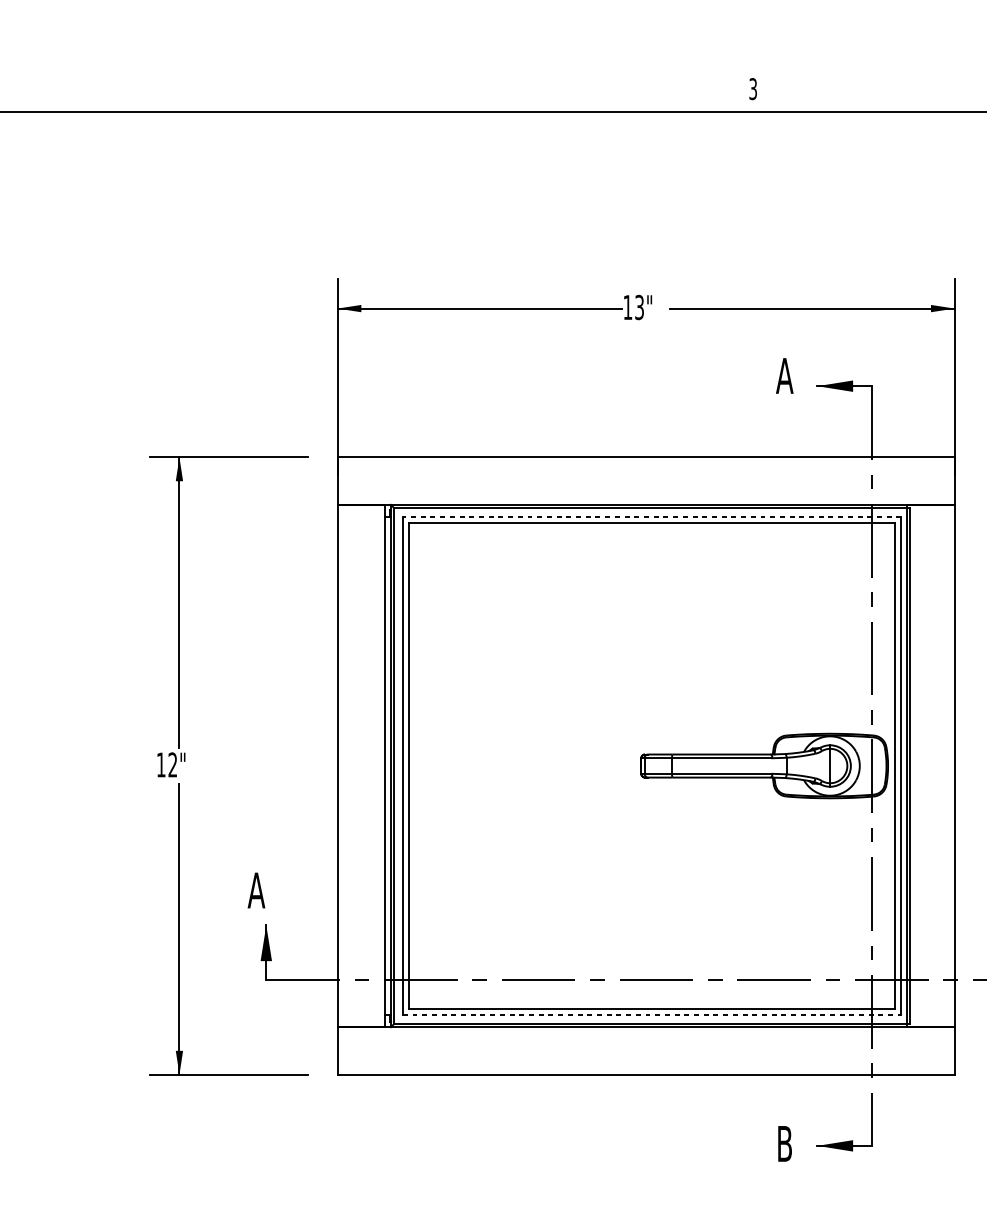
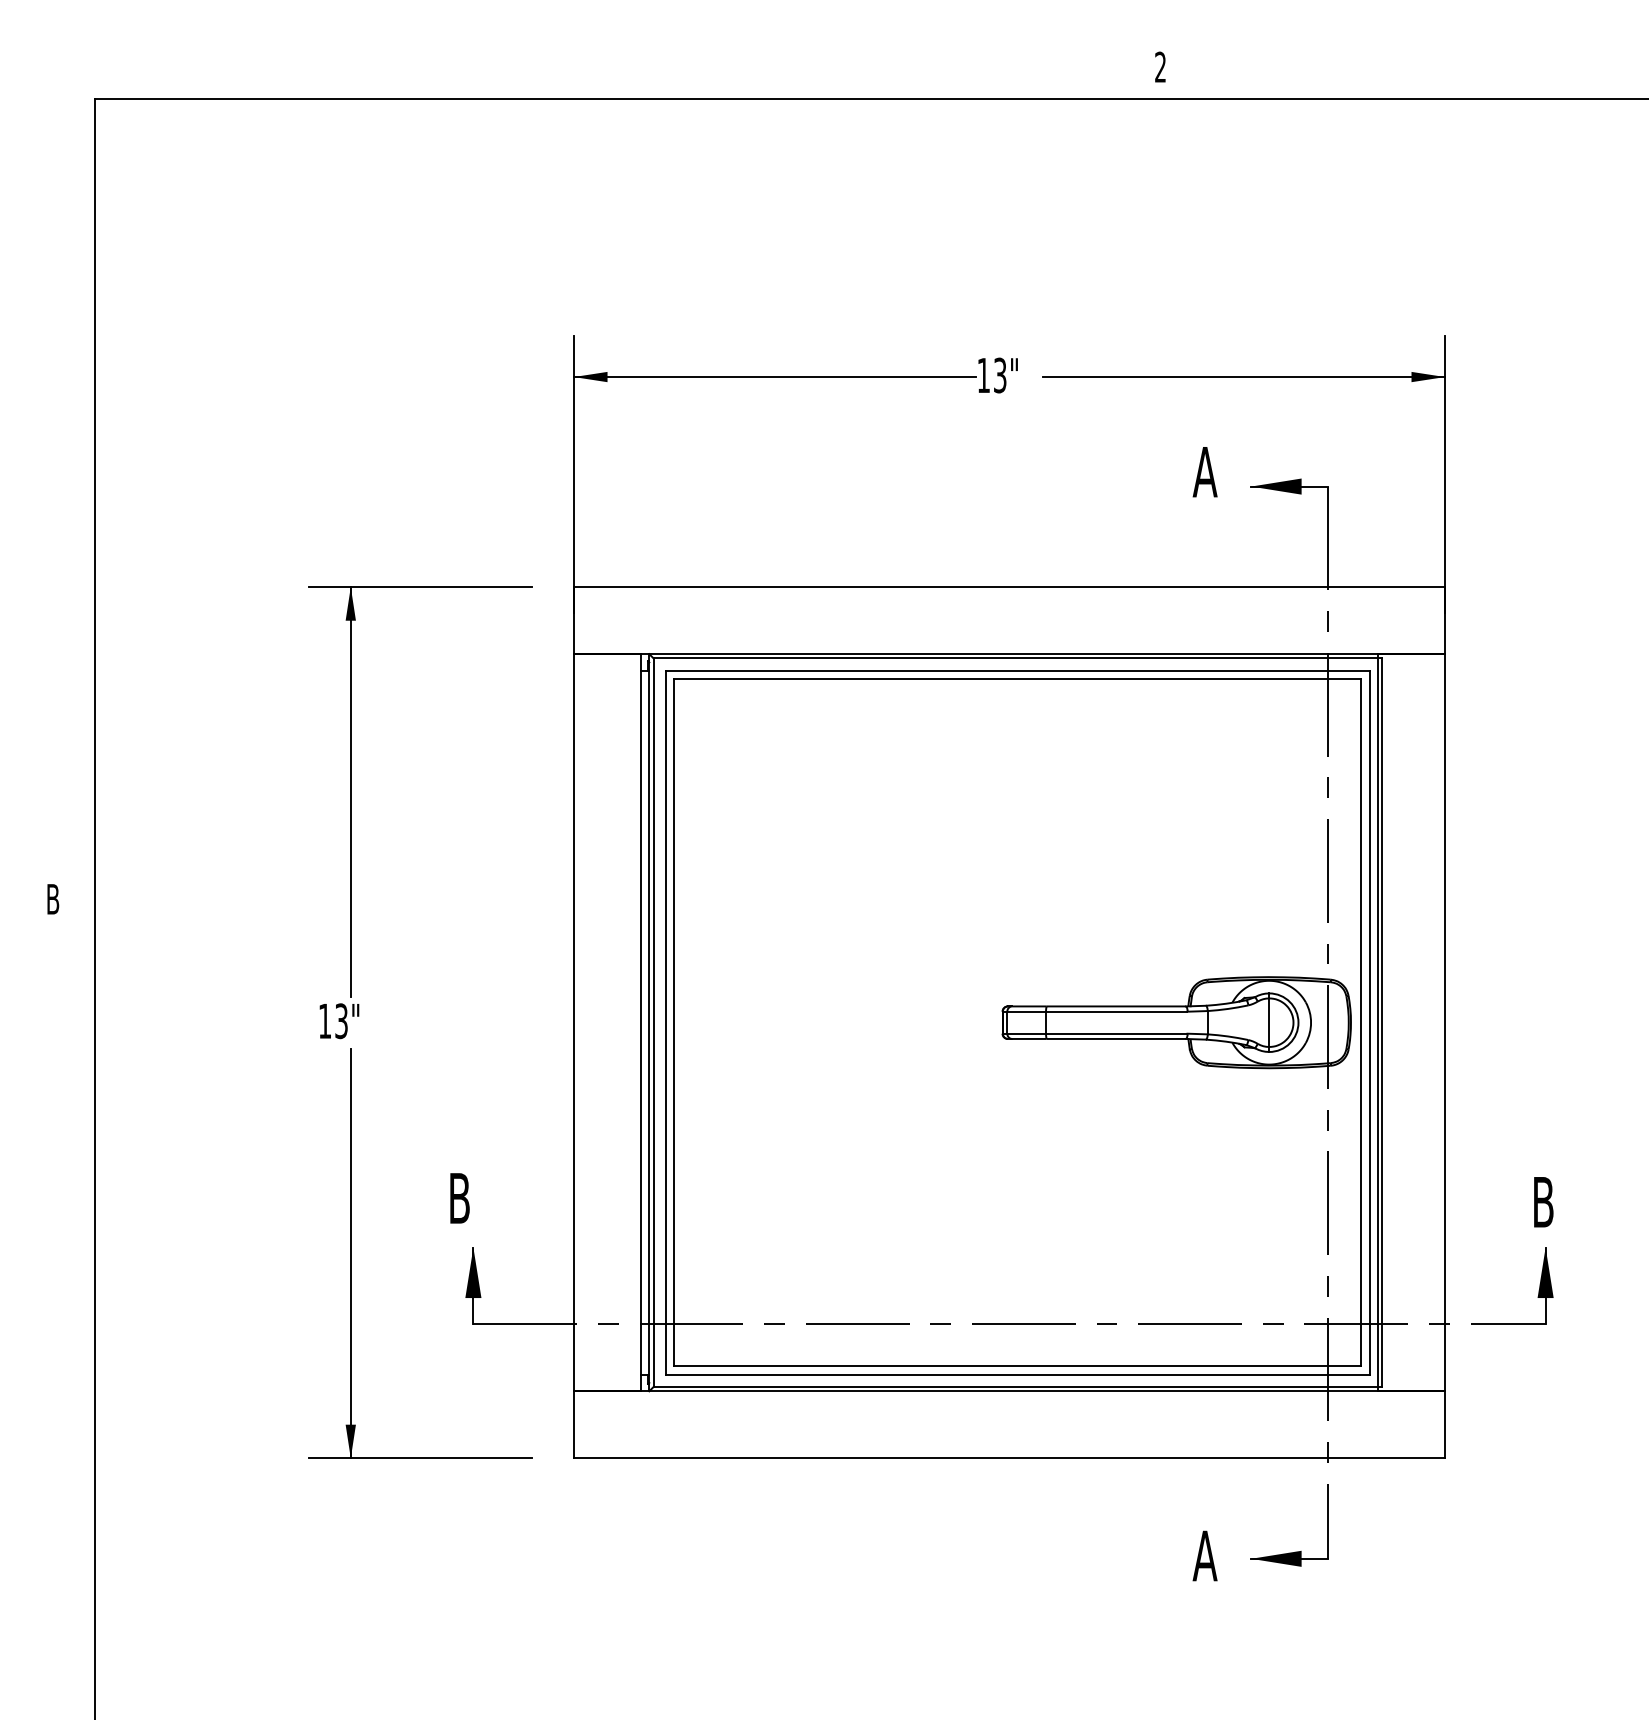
text: (753, 89) -> (1160, 67), 3 -> 2
line: (651, 516) -> (1017, 670), dashed -> solid
text: (172, 765) -> (341, 1021), 12" -> 13"
text: (256, 890) -> (459, 1198), A -> B
line: (651, 1015) -> (1017, 1374), dashed -> solid
text: (784, 1143) -> (1204, 1555), B -> A

